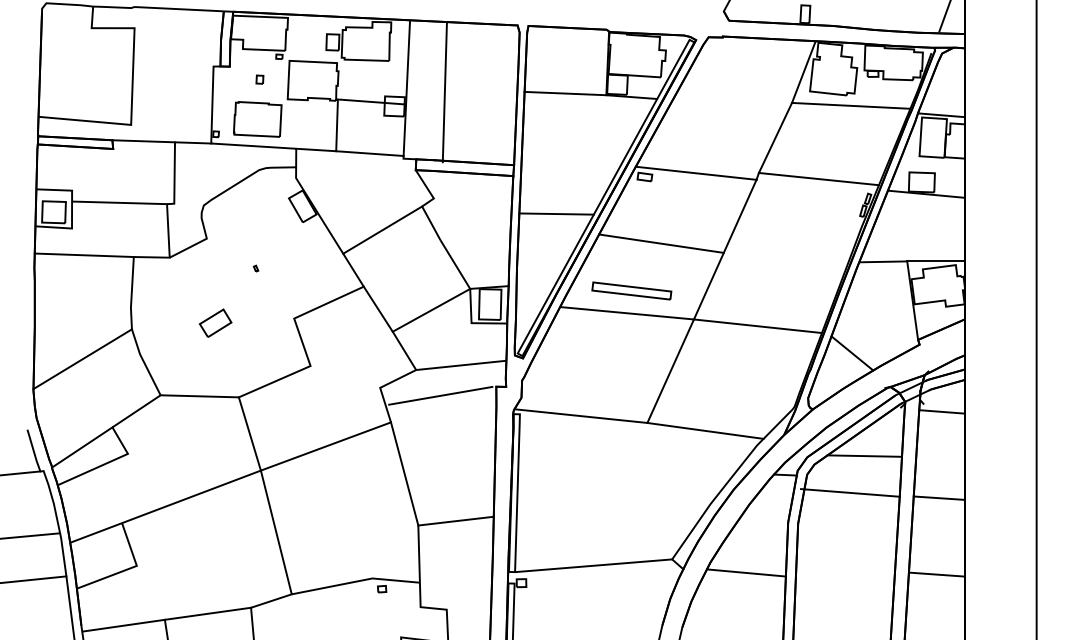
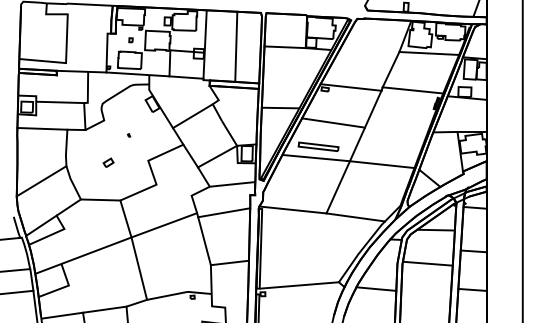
line: (445, 92) -> (236, 46), moved
part: (215, 321) -> (108, 162), size x0.62
line: (441, 395) -> (224, 212), moved
line: (849, 492) -> (427, 263), moved

